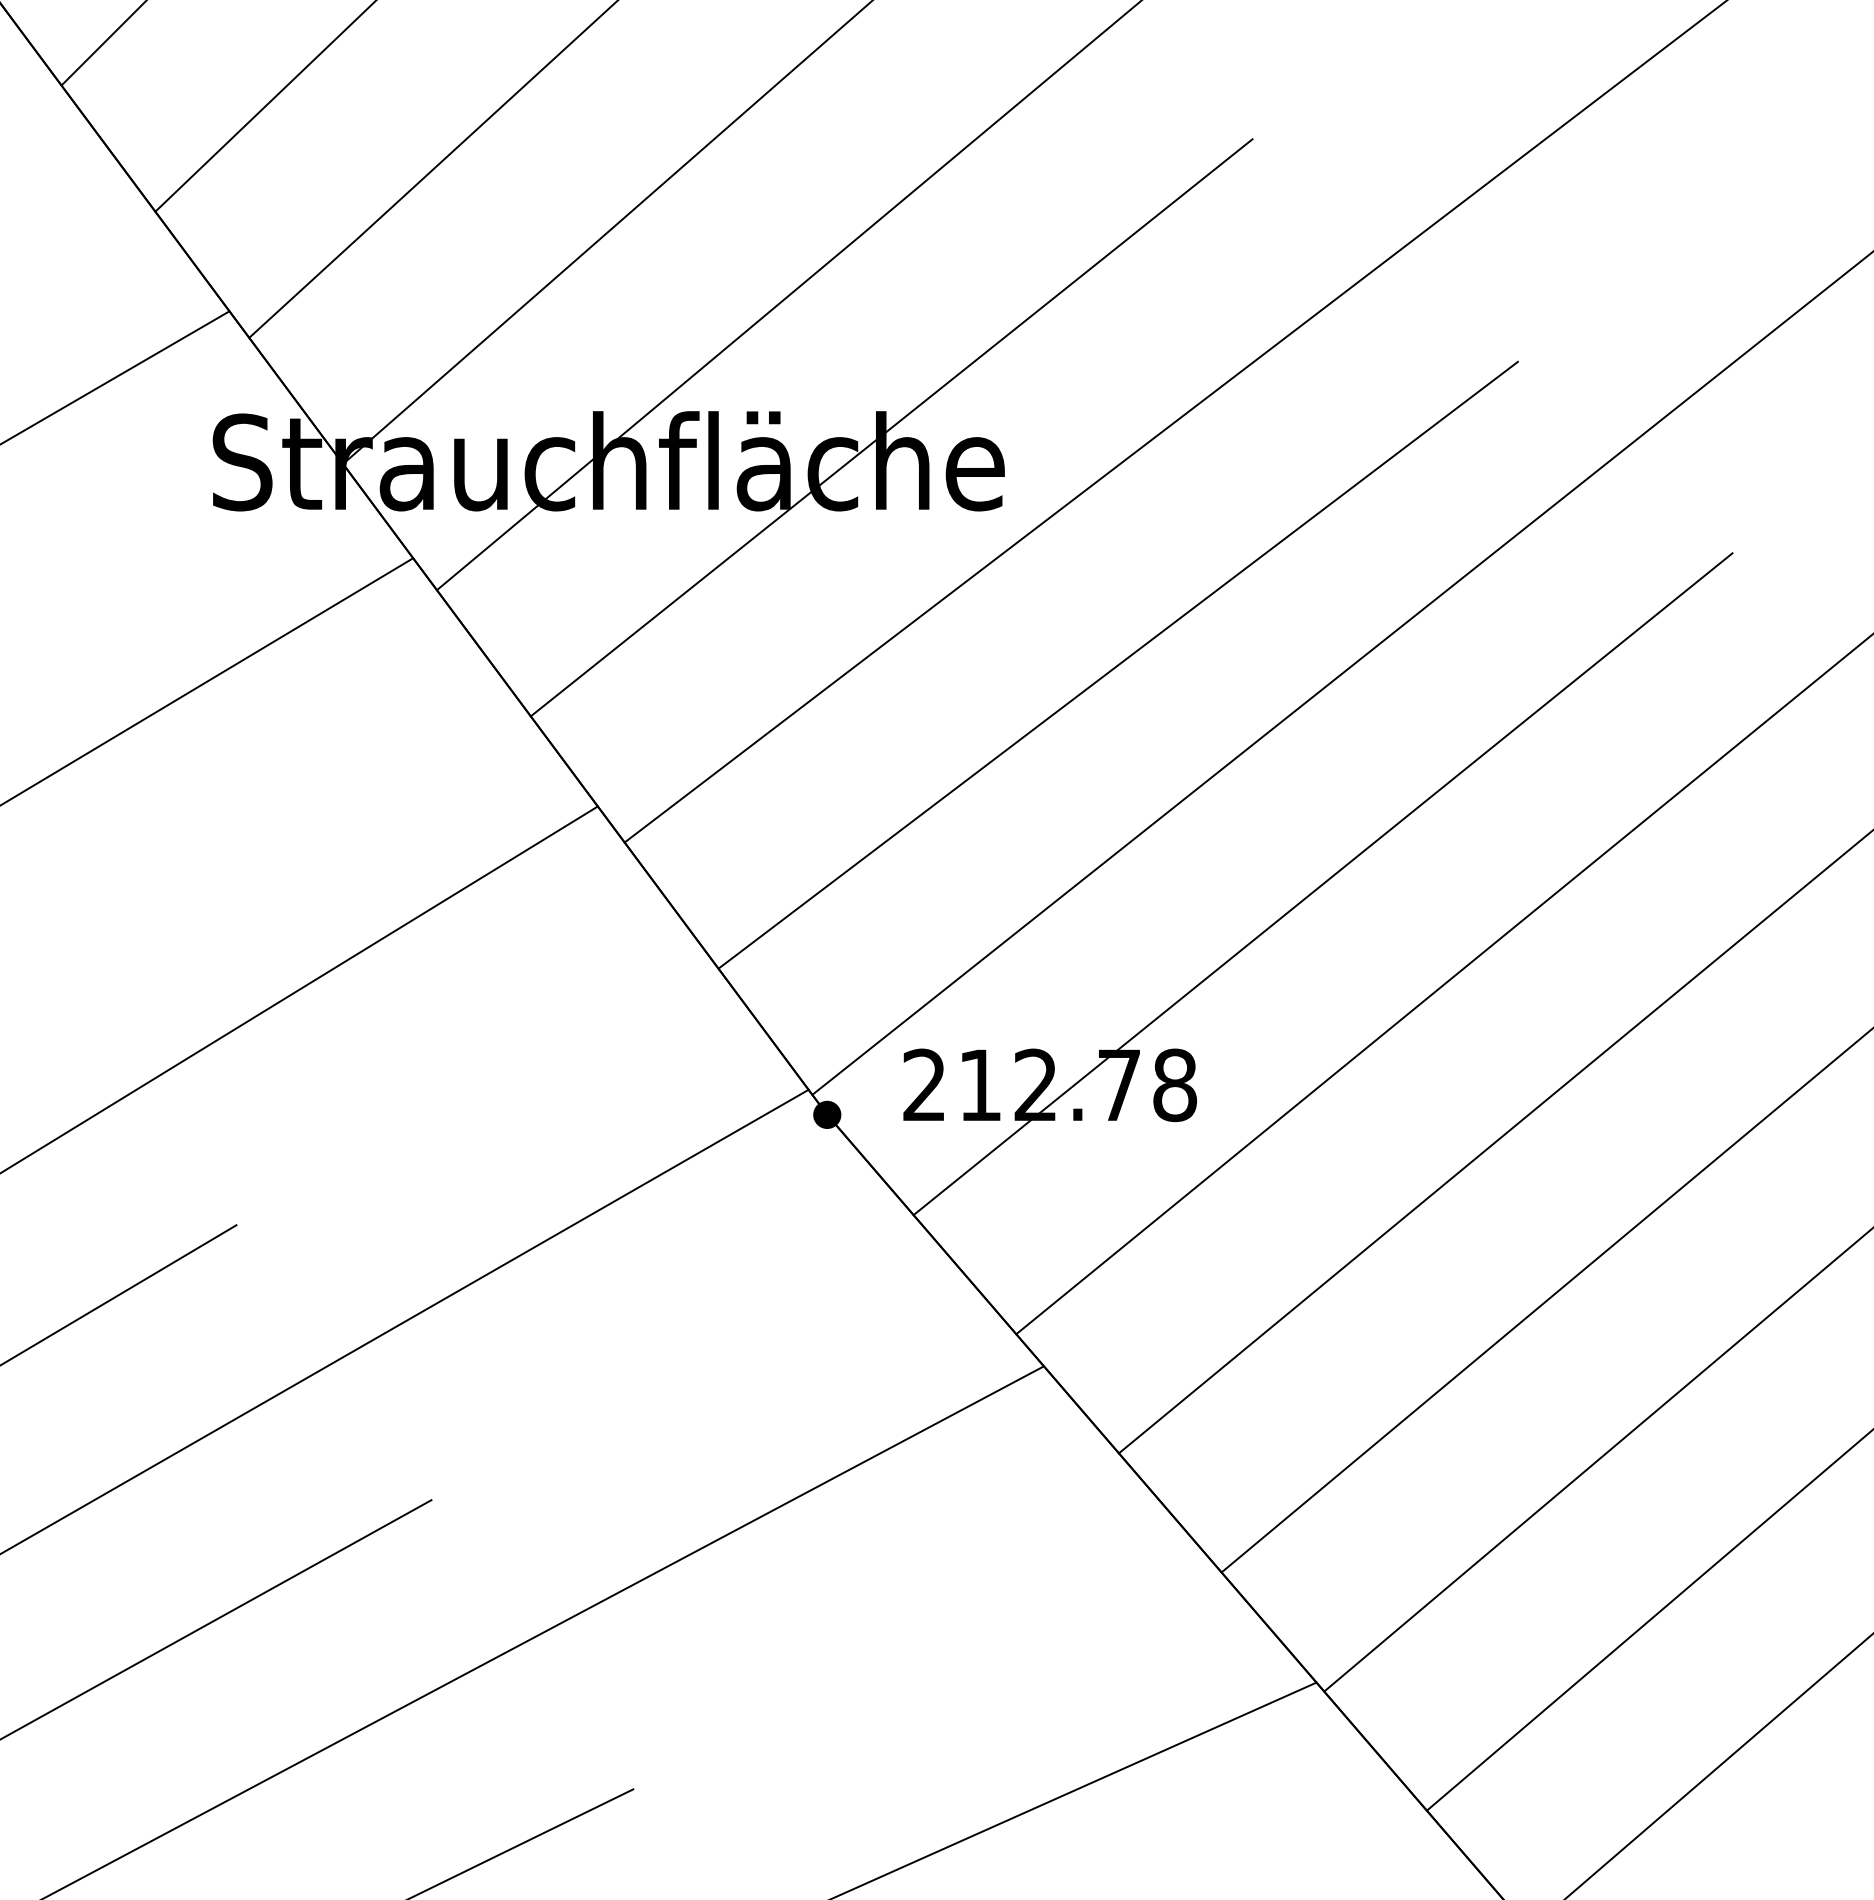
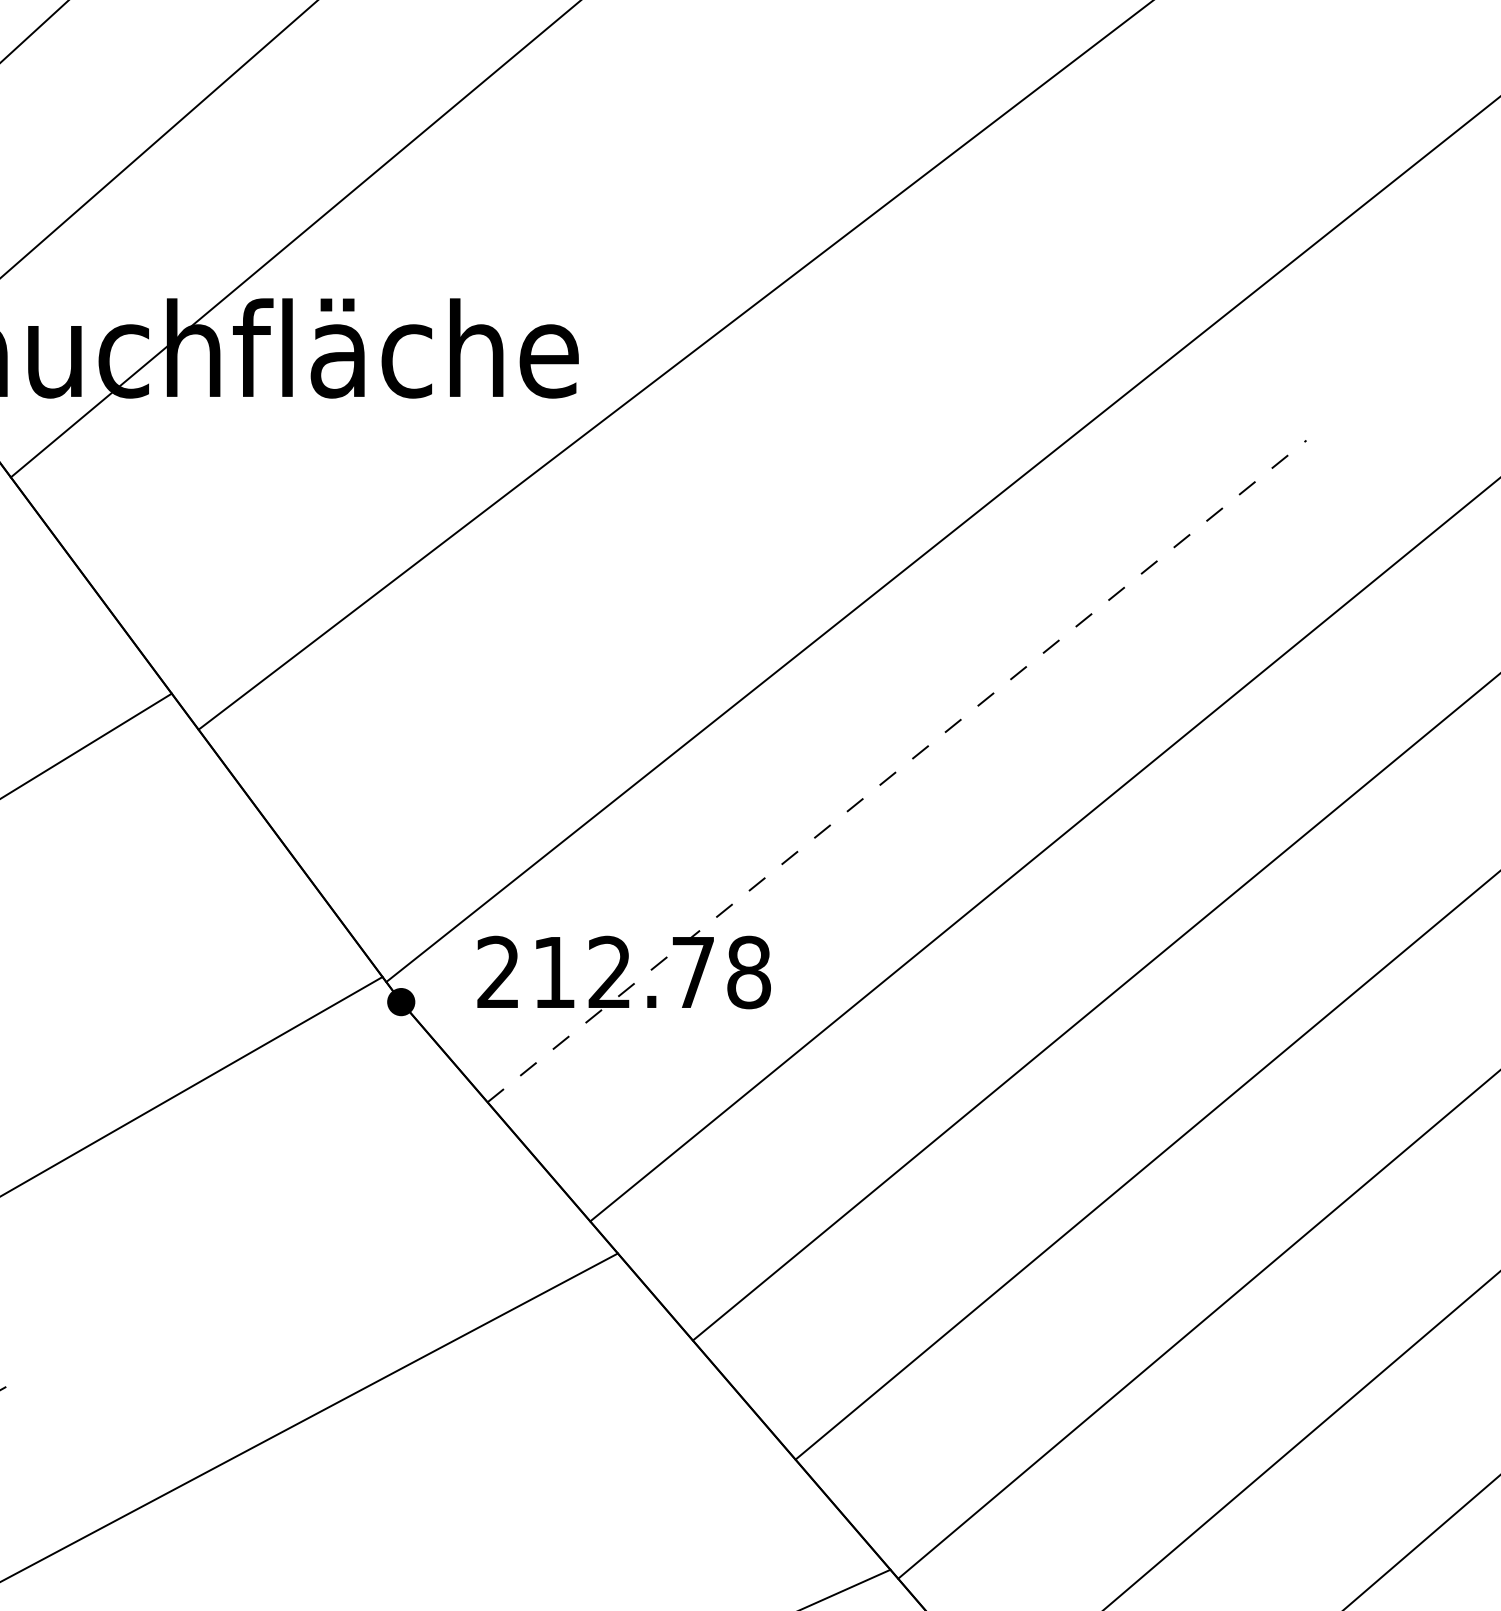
line: (891, 427) -> (465, 314), removed
line: (1117, 664) -> (691, 551), removed
line: (1323, 883) -> (897, 770), solid -> dashed

